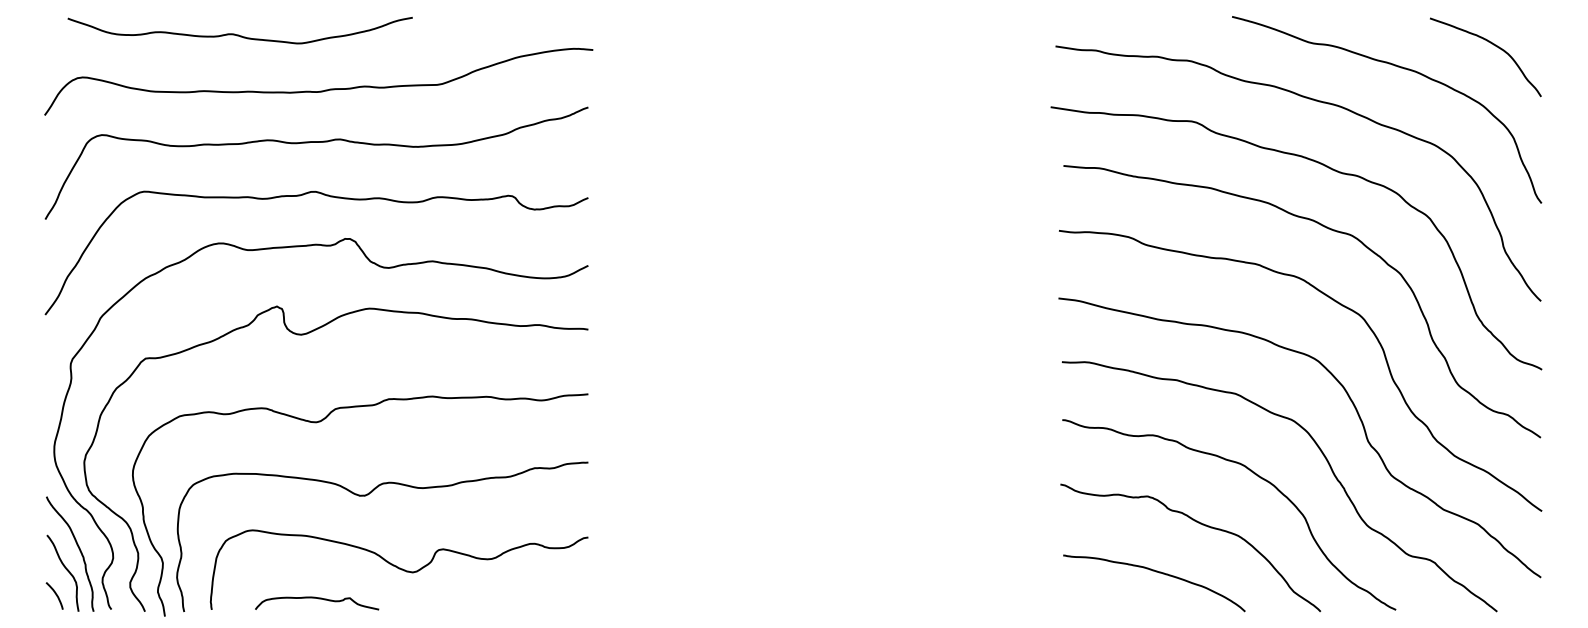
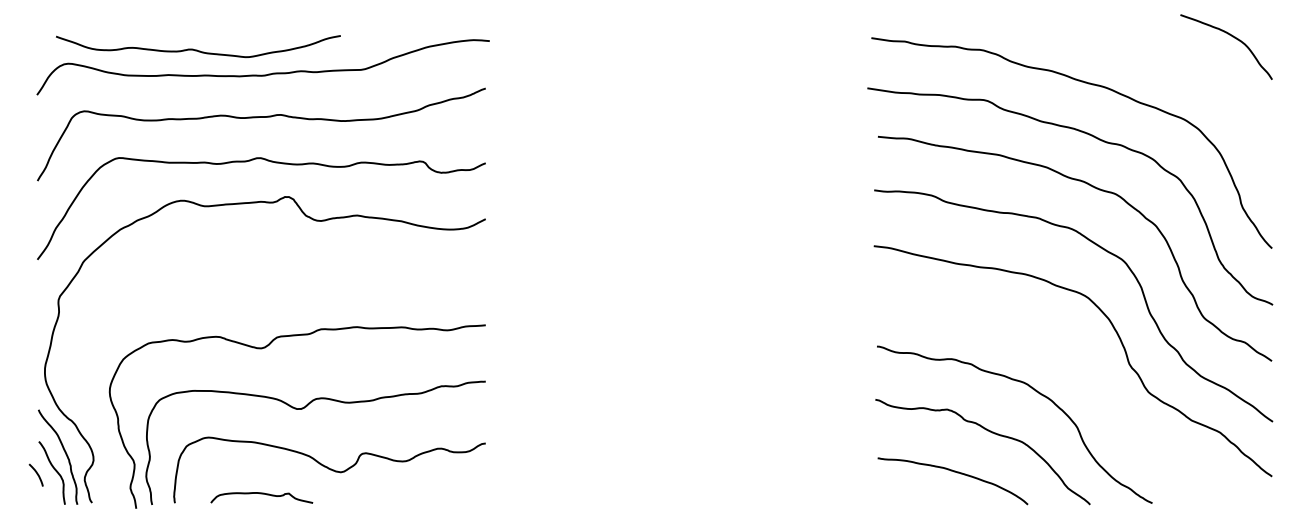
curve: (238, 34) -> (196, 49), moved
curve: (1400, 68) -> (1156, 56), removed
curve: (303, 335) -> (250, 276), removed
curve: (1327, 463) -> (1095, 382), removed
curve: (55, 595) -> (36, 474), moved

